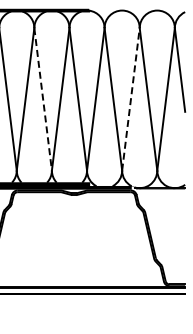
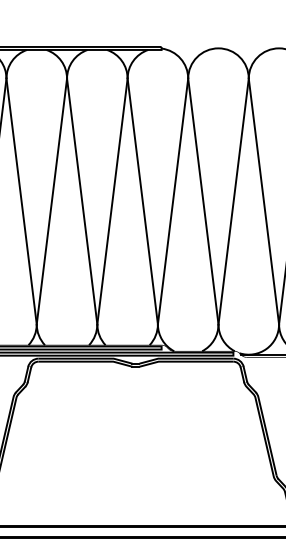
line: (43, 99) -> (82, 201), dashed -> solid
line: (130, 99) -> (232, 201), dashed -> solid

